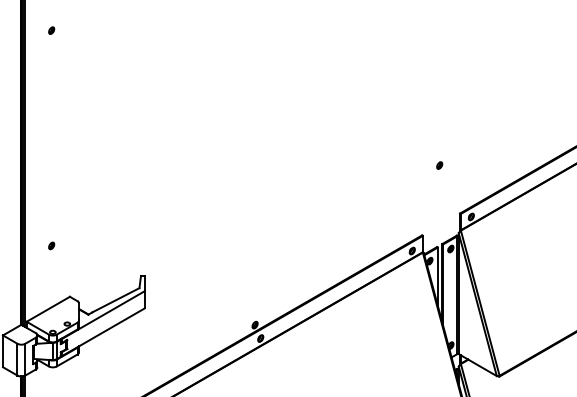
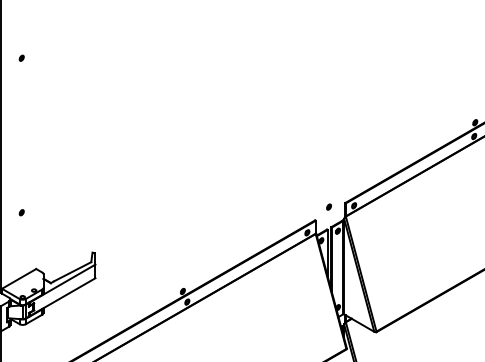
part: (438, 164) -> (328, 206), moved
part: (51, 245) -> (21, 212), moved

